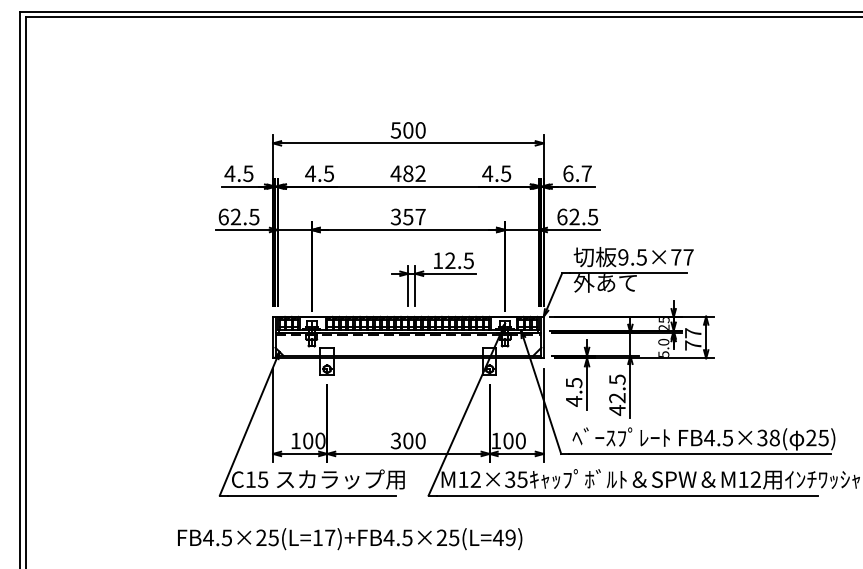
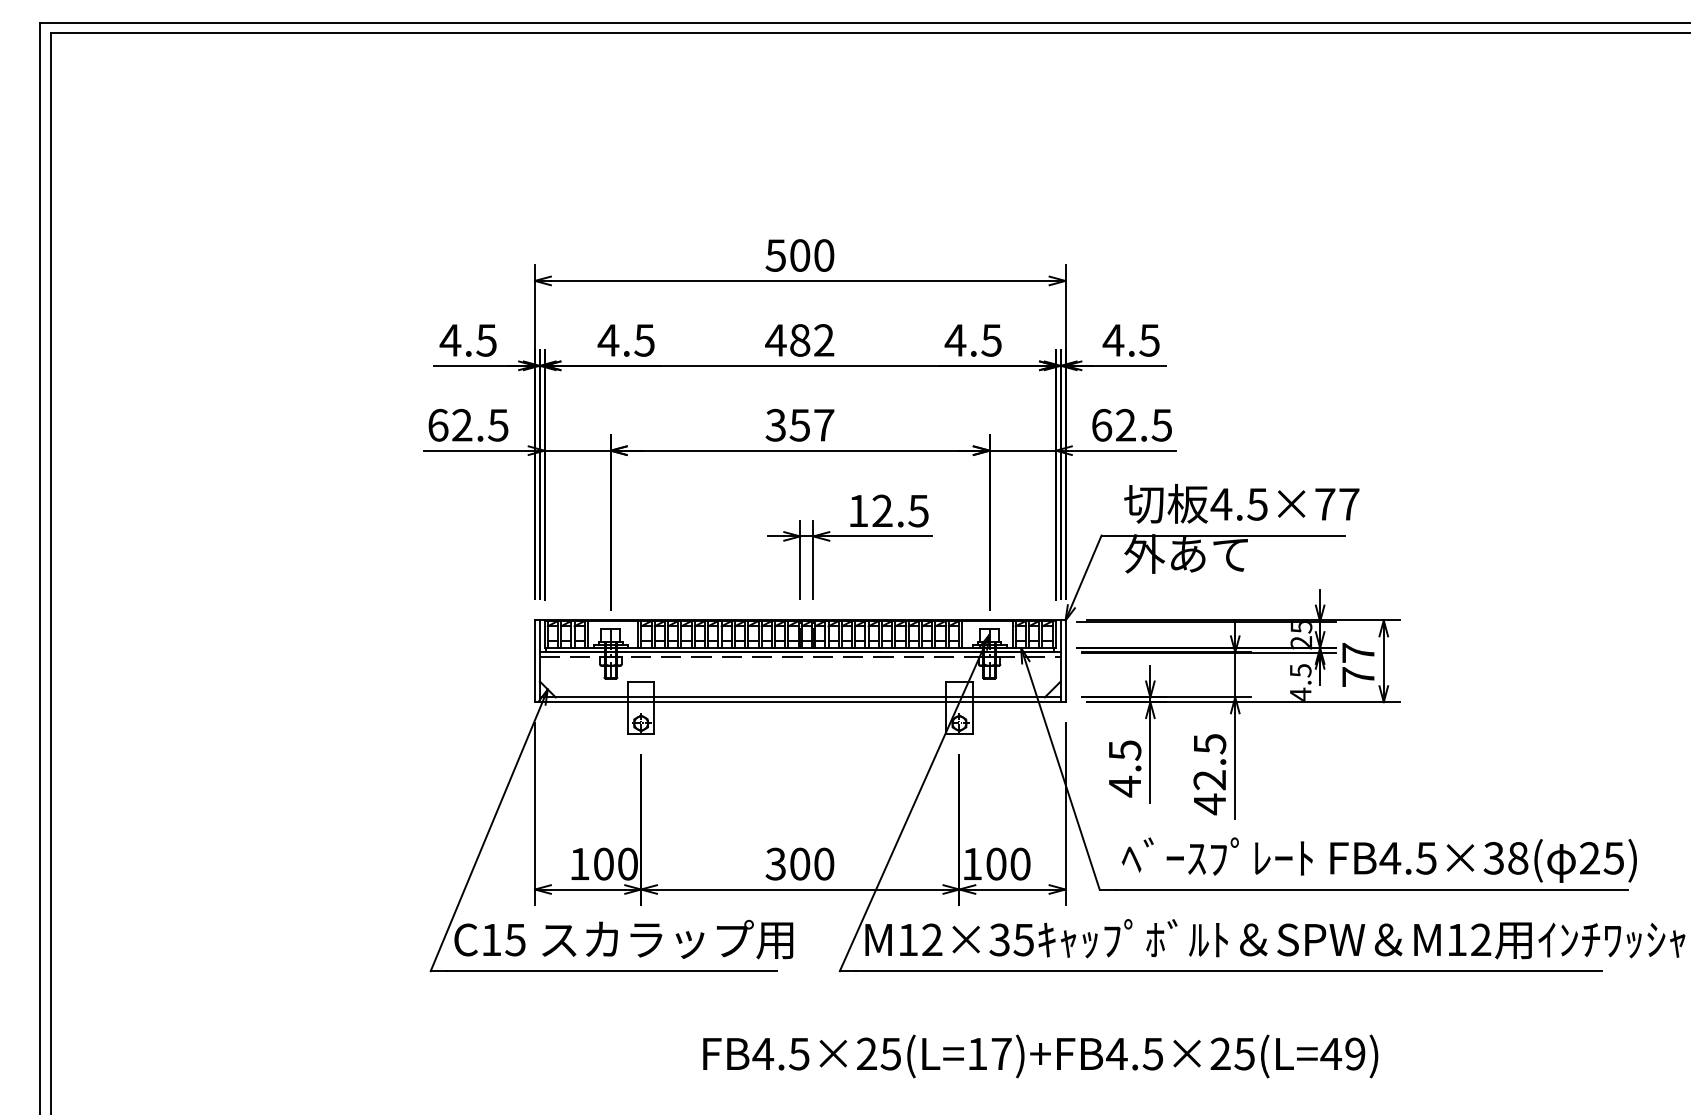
text: (576, 173) -> (1129, 339), 6.7 -> 4.5
text: (622, 257) -> (1219, 504), 9.5×77 -> 4.5×77
text: (663, 347) -> (1300, 680), 5.0 -> 4.5
text: (350, 539) -> (1041, 1057), moved

